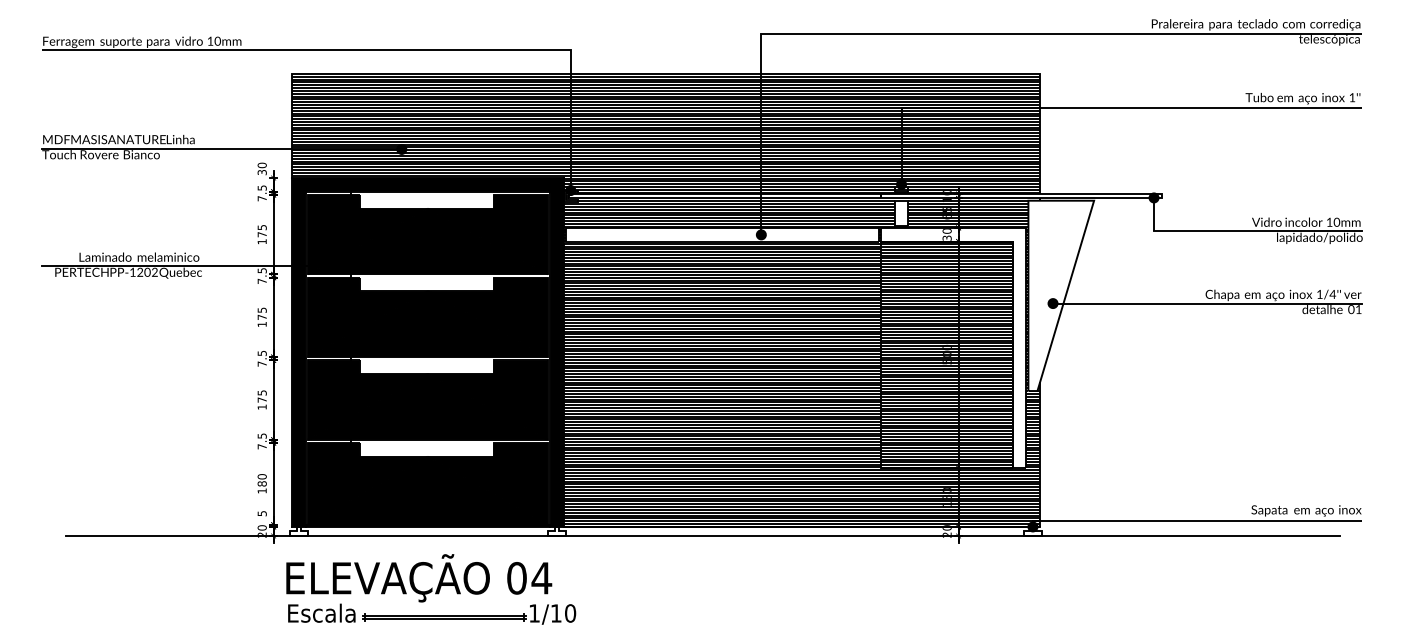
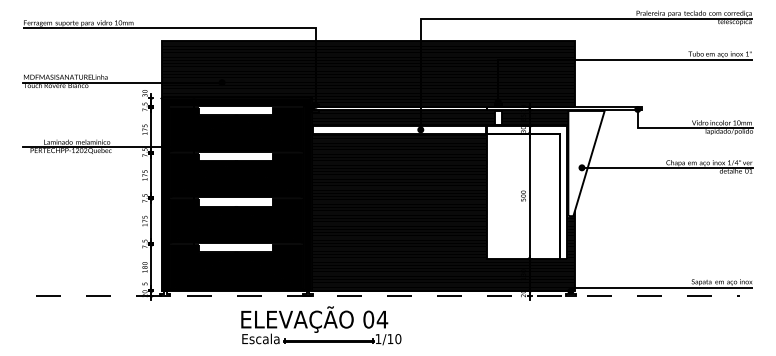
hatch: (947, 355) -> (523, 196), removed
line: (702, 536) -> (388, 296), solid -> dashed
part: (431, 588) -> (321, 325), moved

